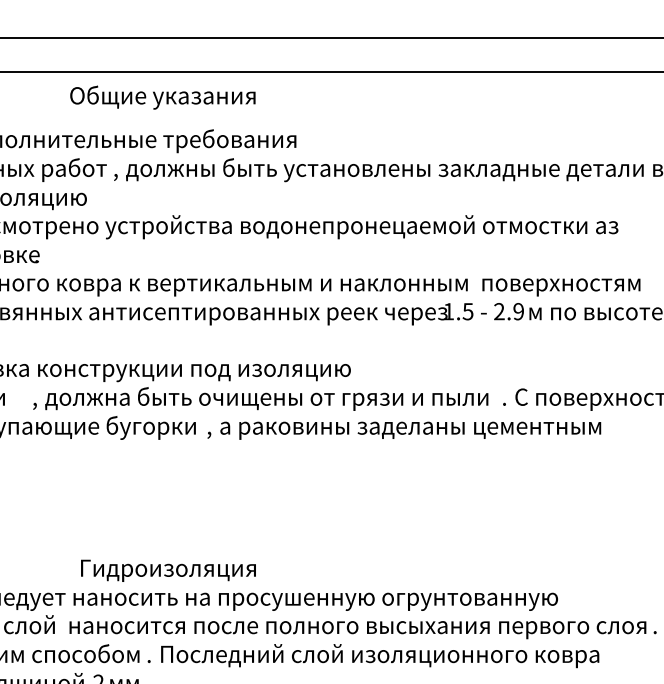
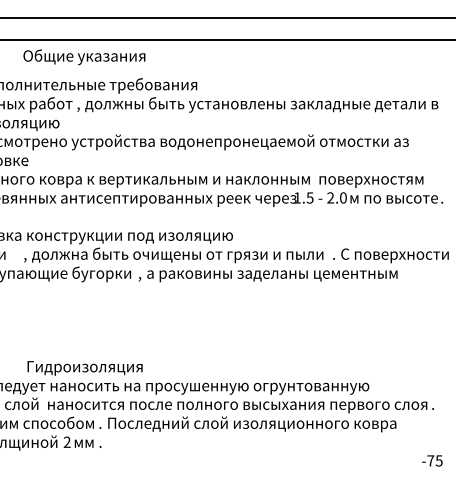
text: (163, 98) -> (84, 57), moved
text: (518, 310) -> (343, 197), 2.9 -> 2.0
text: (167, 571) -> (84, 368), moved

